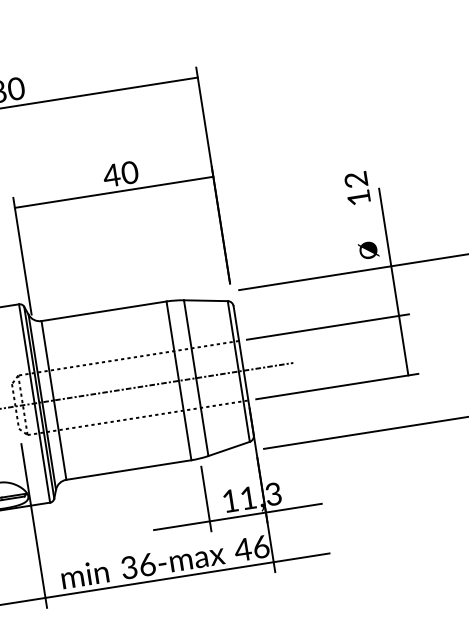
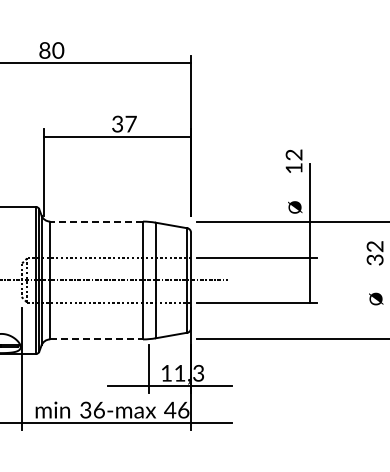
text: (120, 173) -> (124, 123), 40 -> 37
line: (103, 311) -> (96, 221), solid -> dashed
line: (130, 469) -> (97, 339), solid -> dashed

